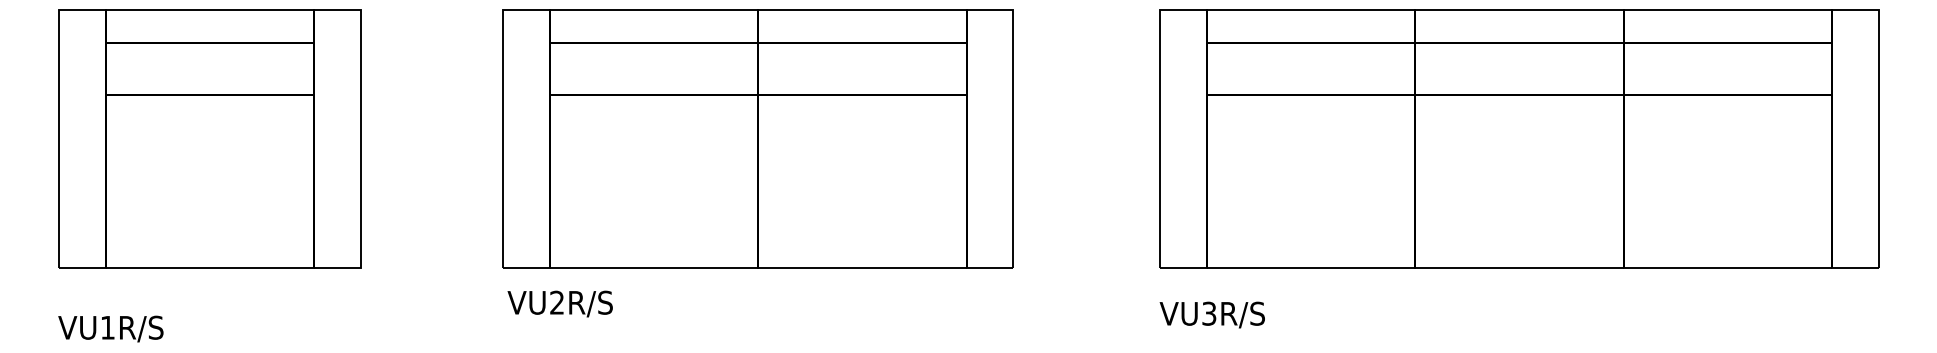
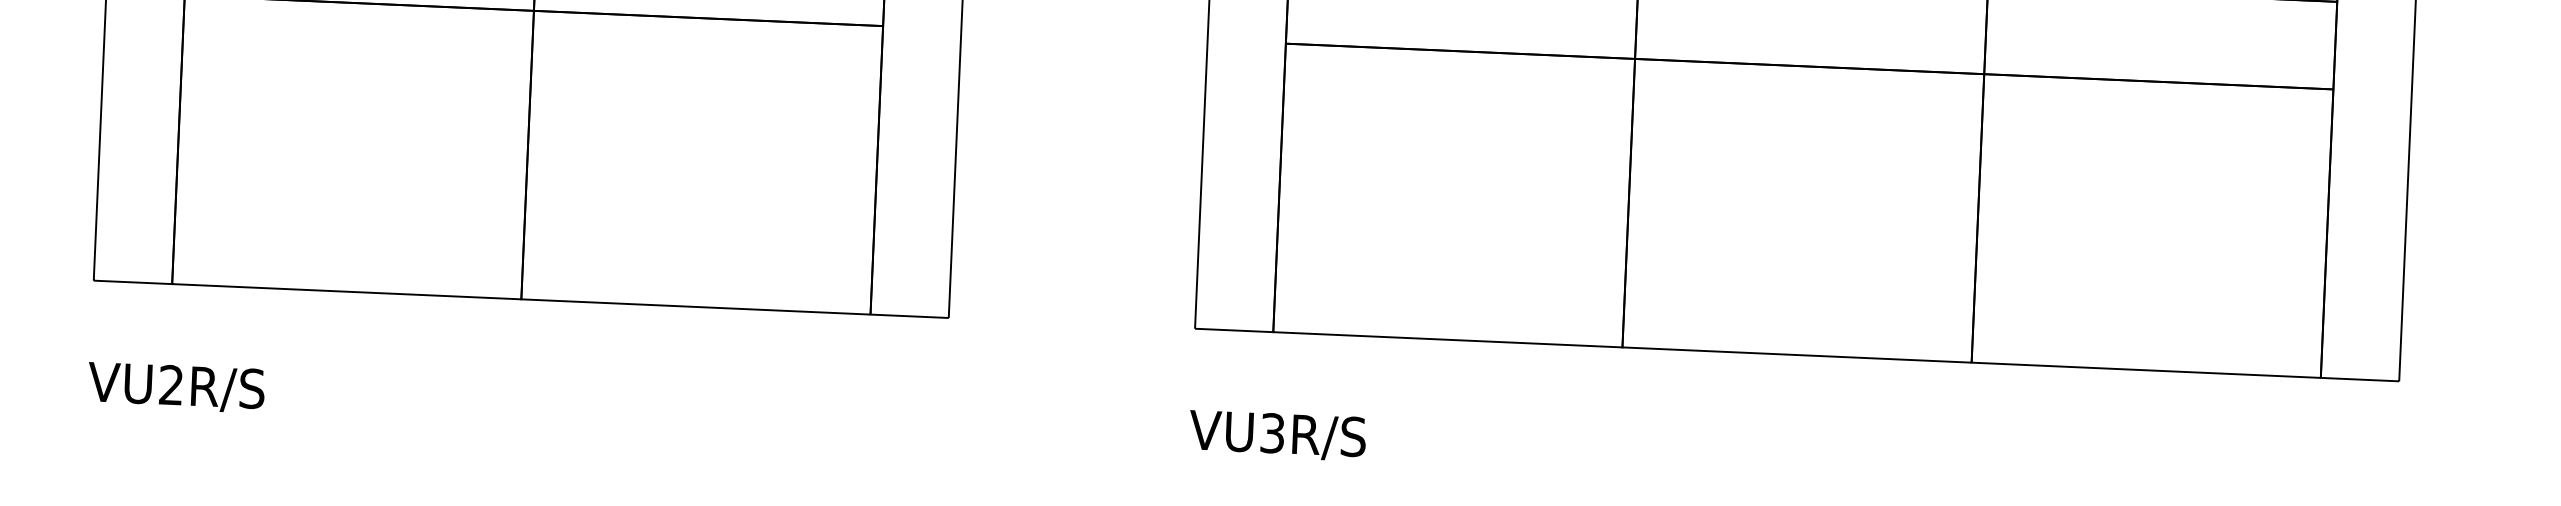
text: (559, 303) -> (175, 386), moved
text: (1211, 314) -> (1276, 434), moved

